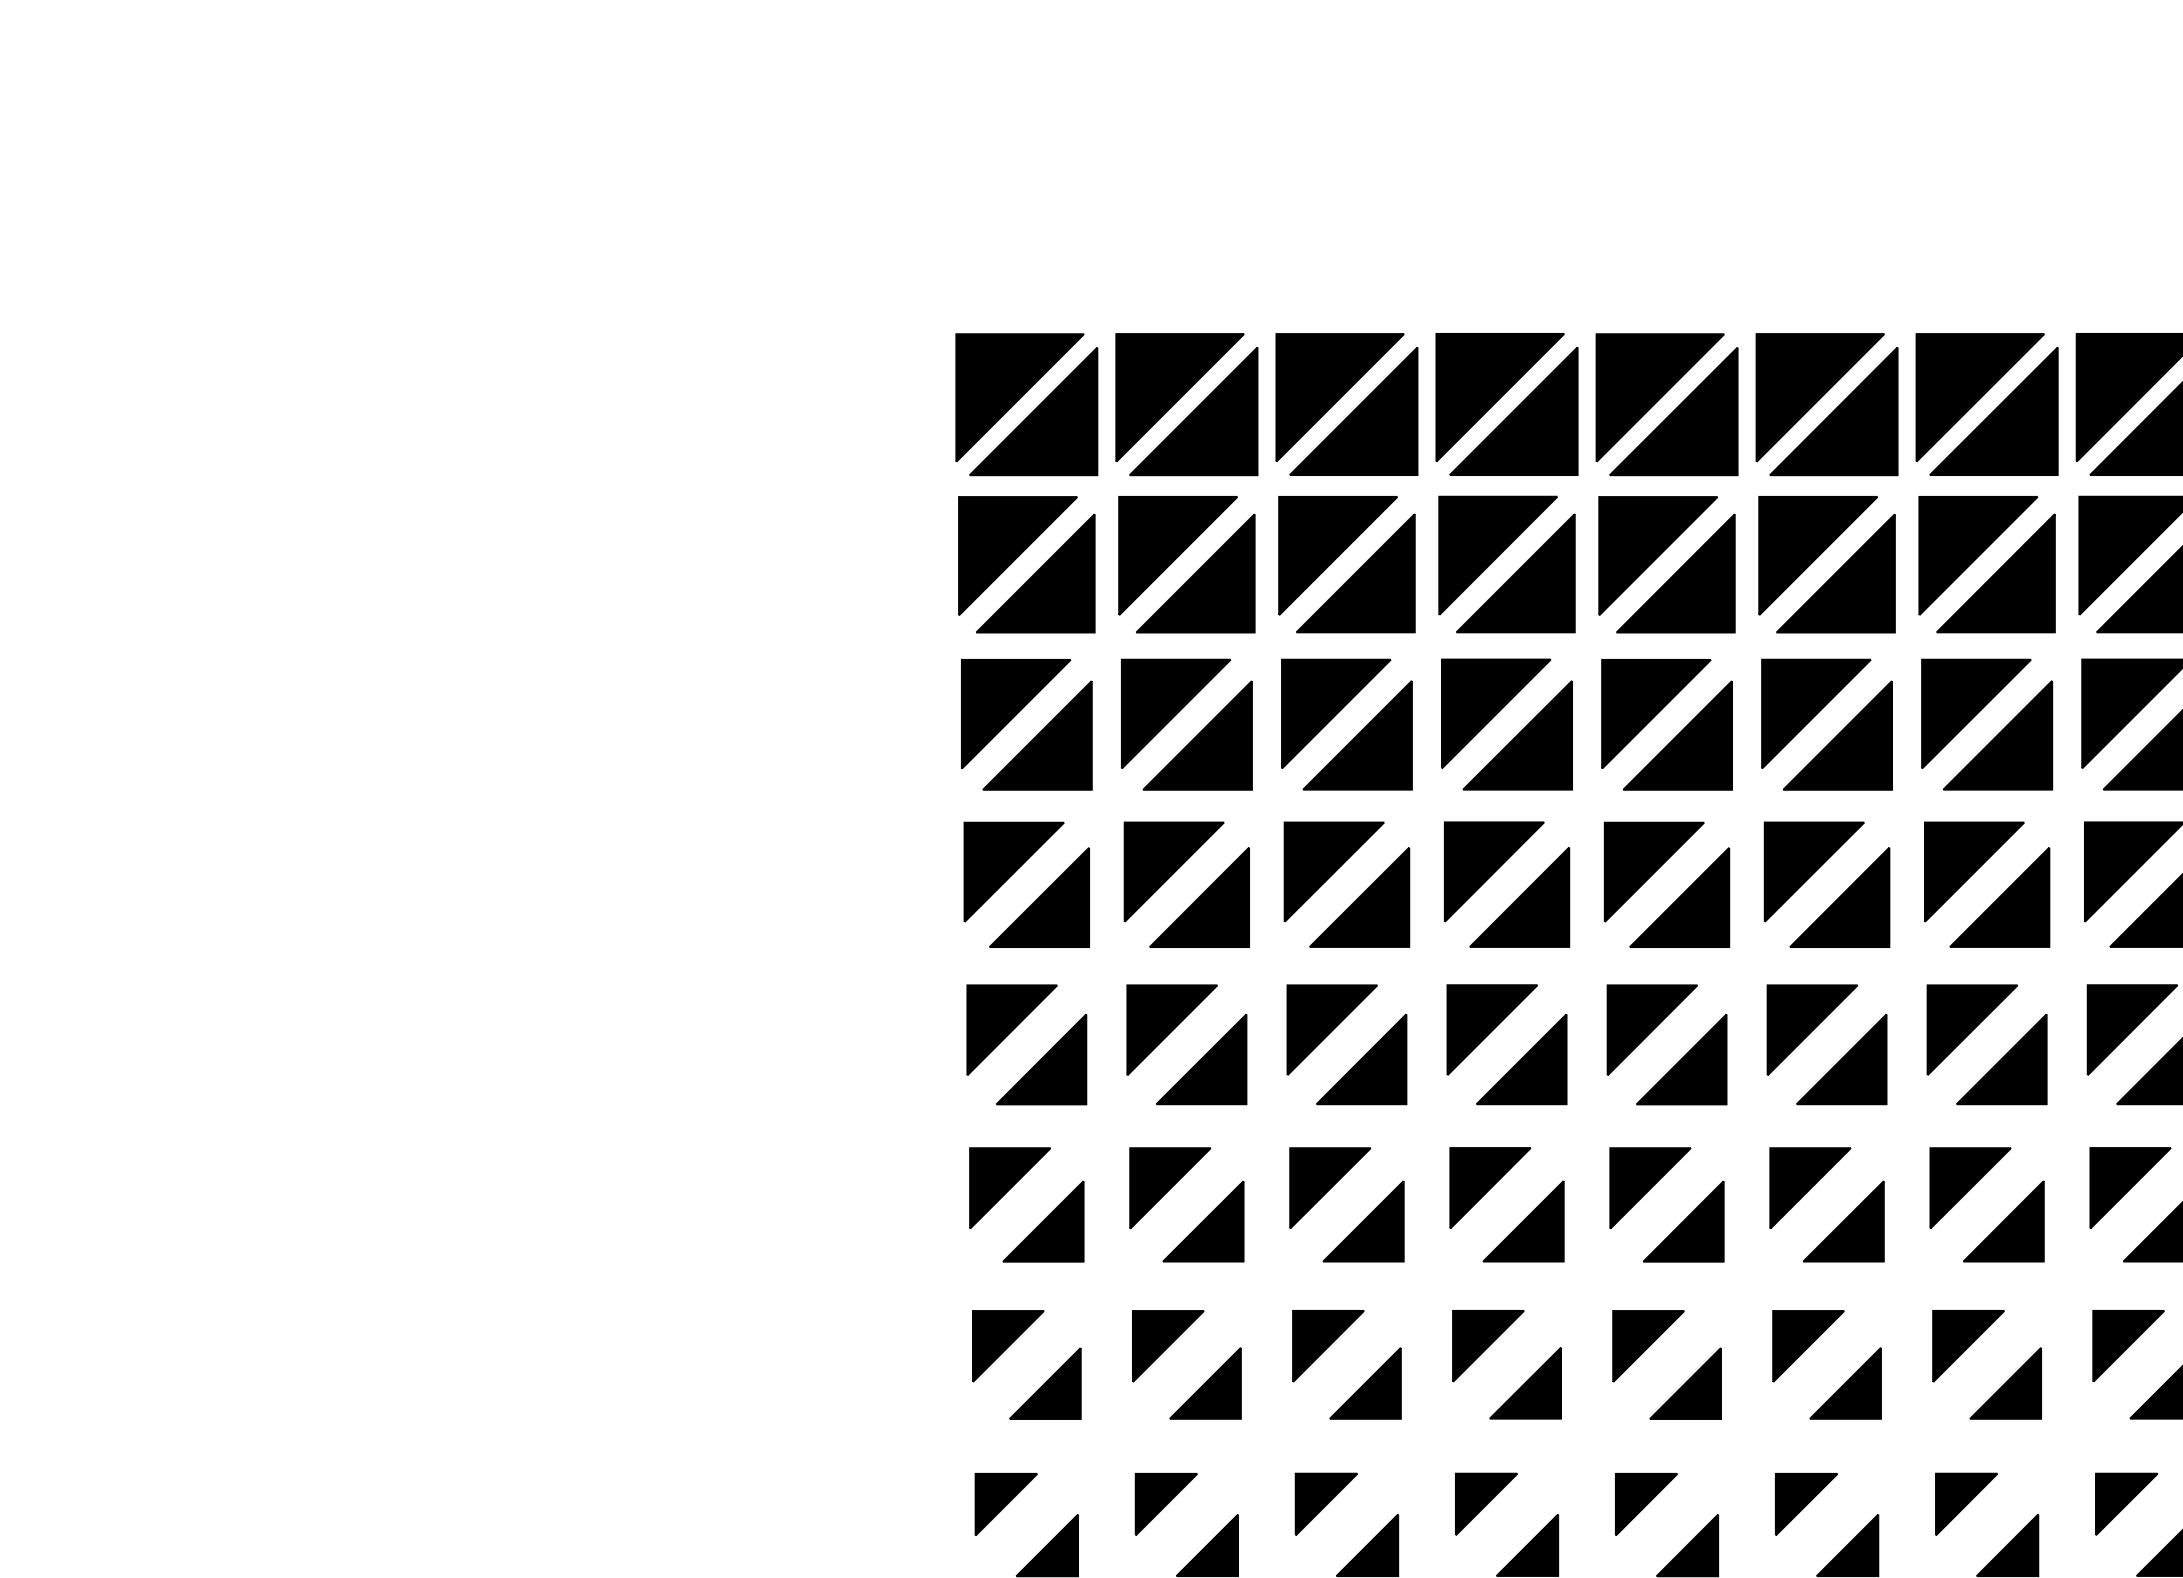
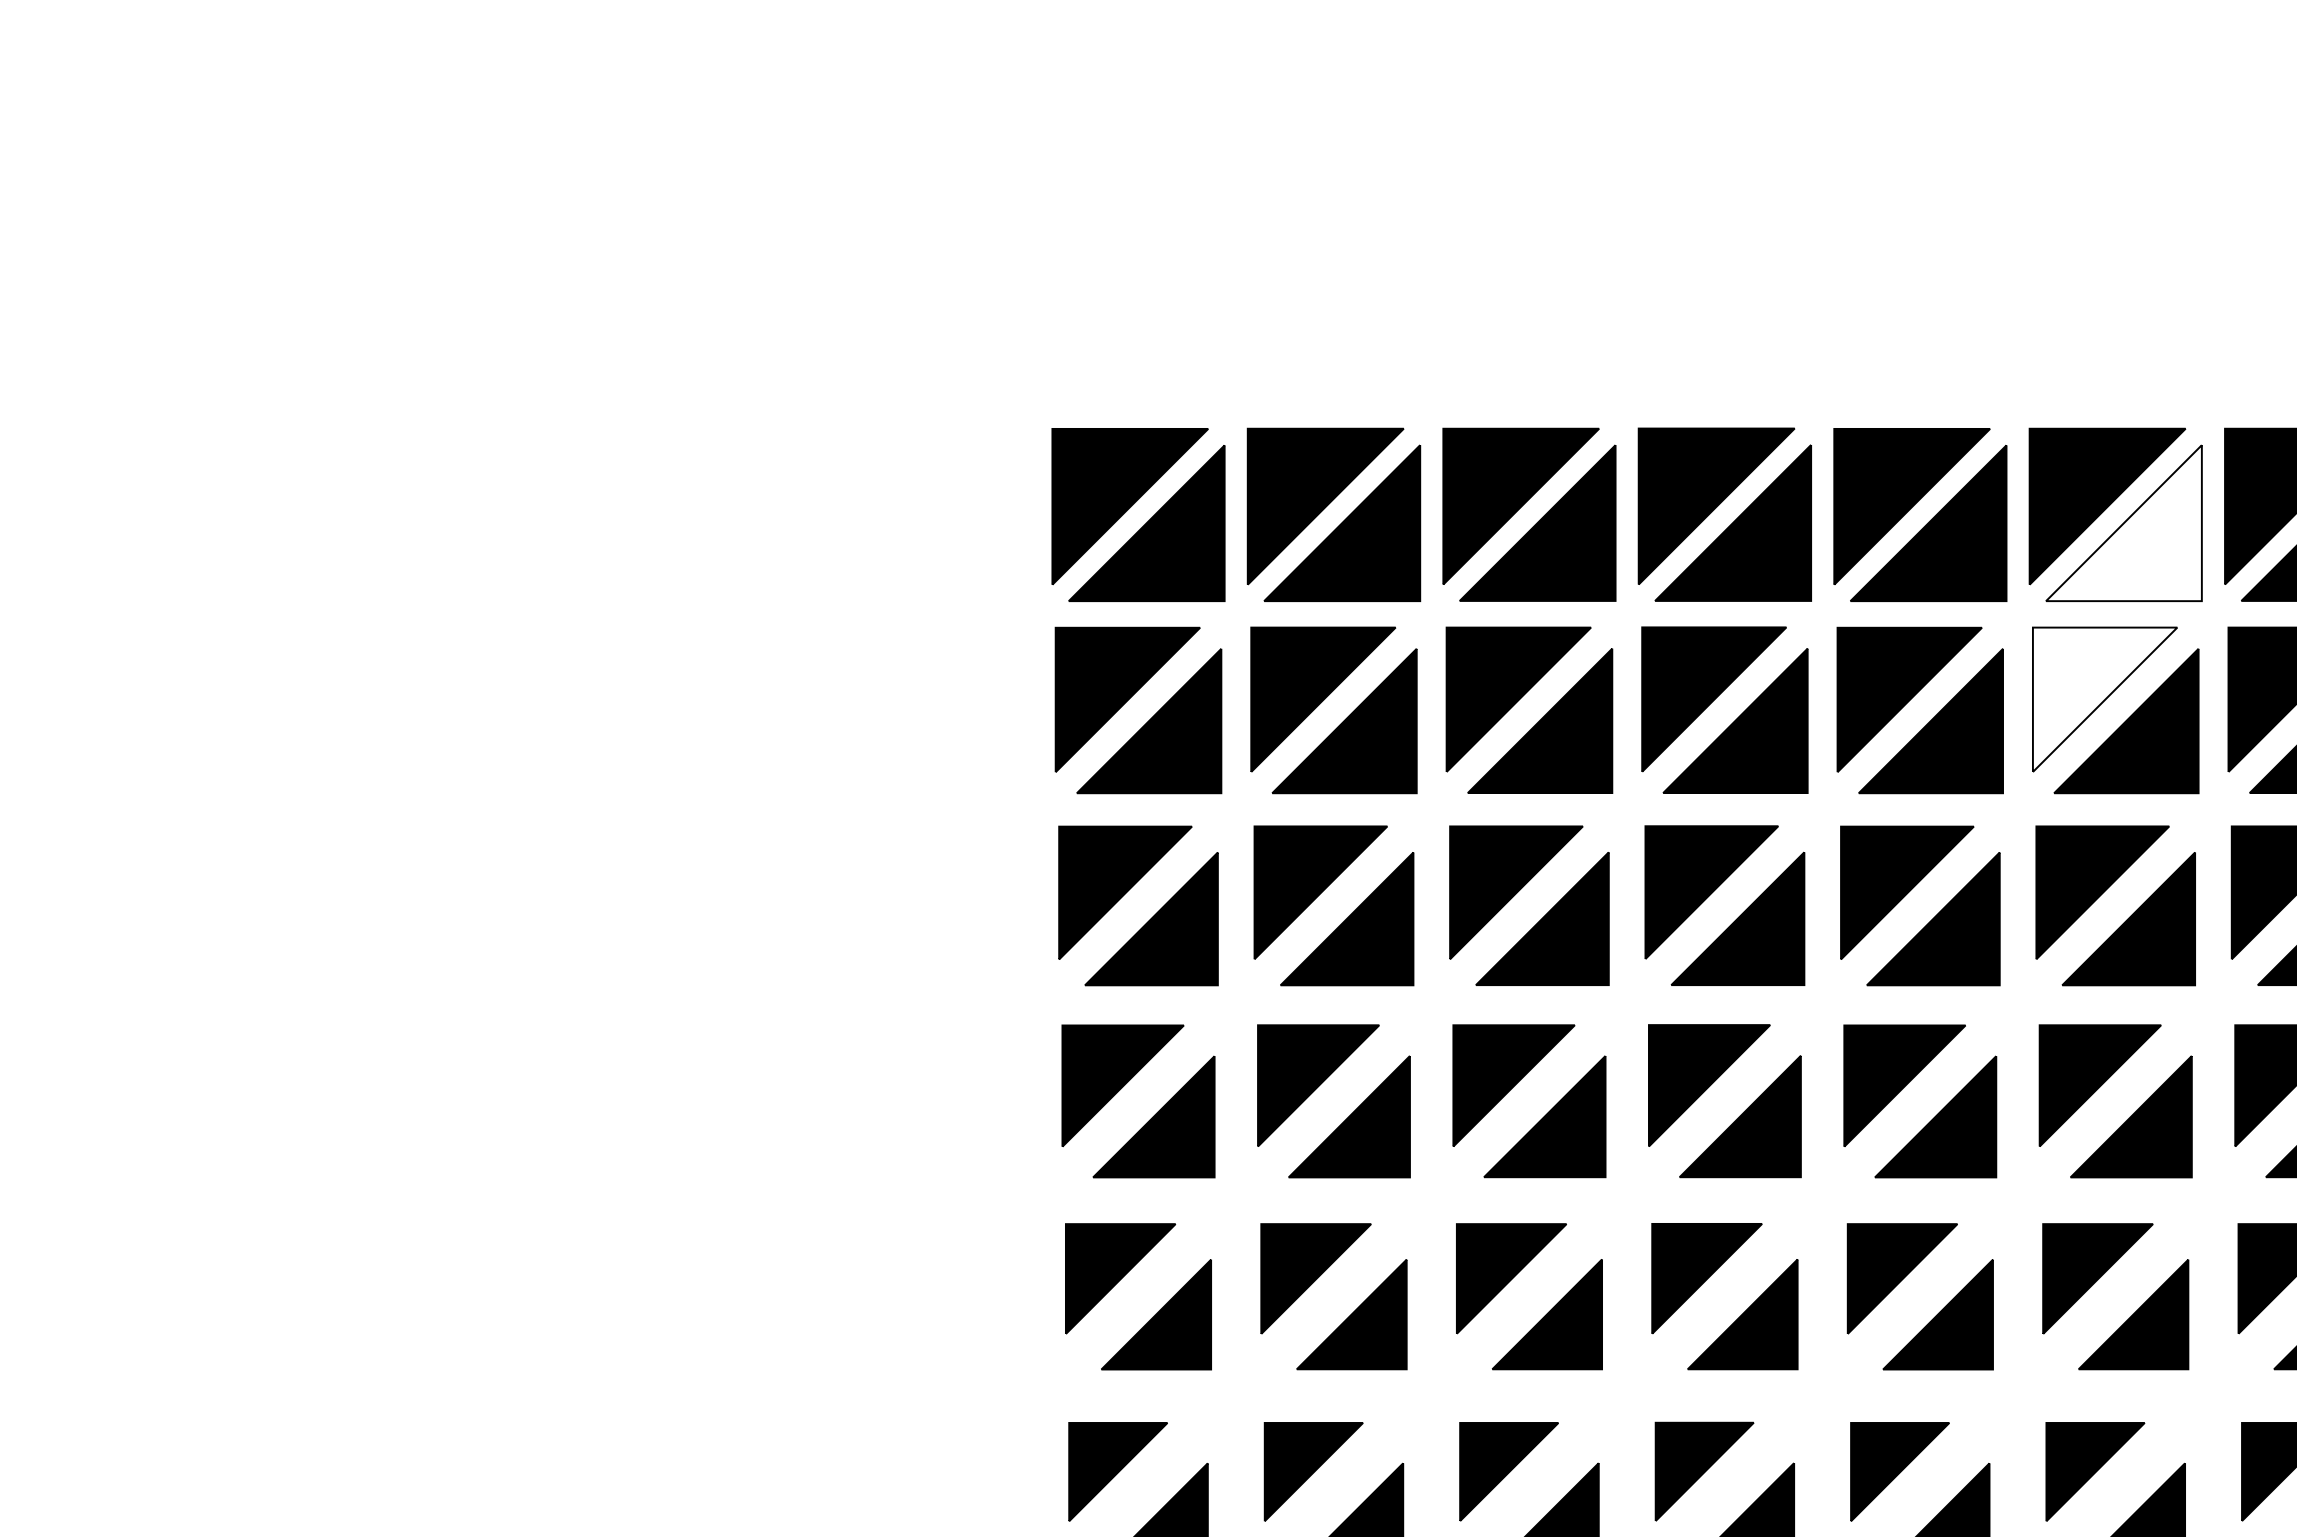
fill: (1833, 411) -> (2123, 523), removed
fill: (1818, 555) -> (2105, 699), removed

